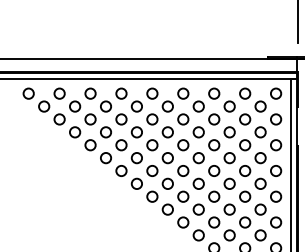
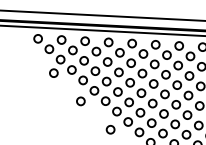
circle: (51, 137) -> (53, 73), added
circle: (88, 172) -> (80, 101), added
circle: (129, 208) -> (110, 130), added

